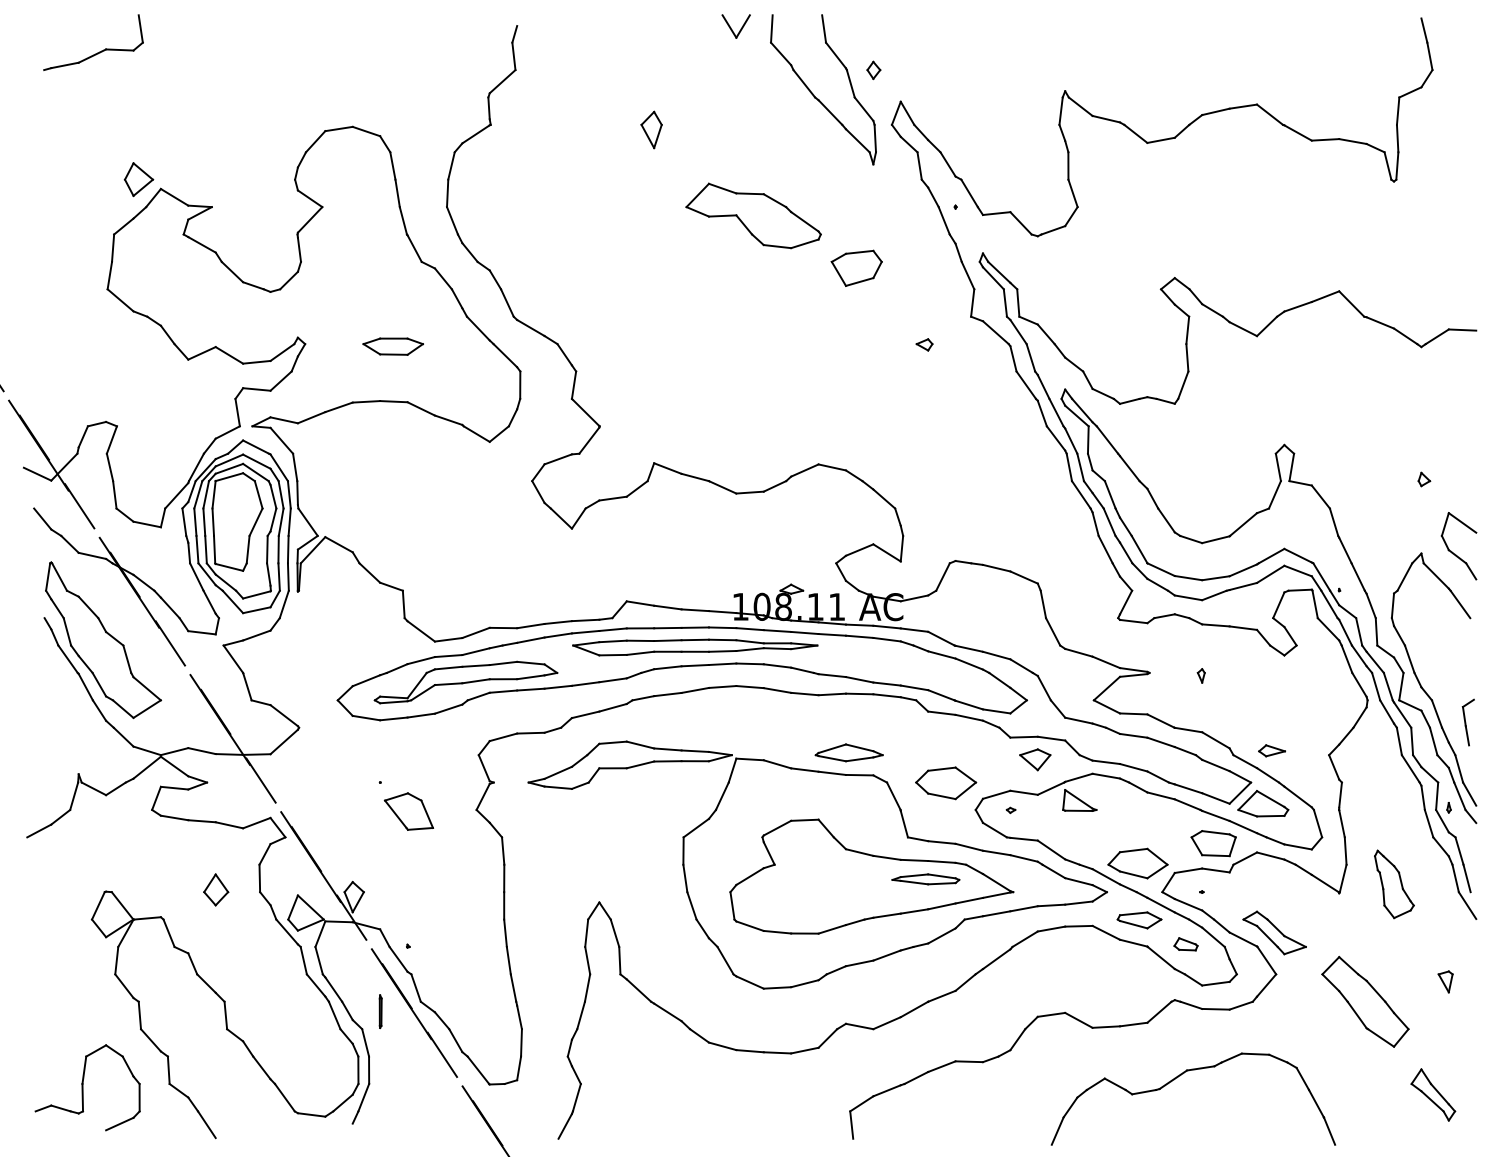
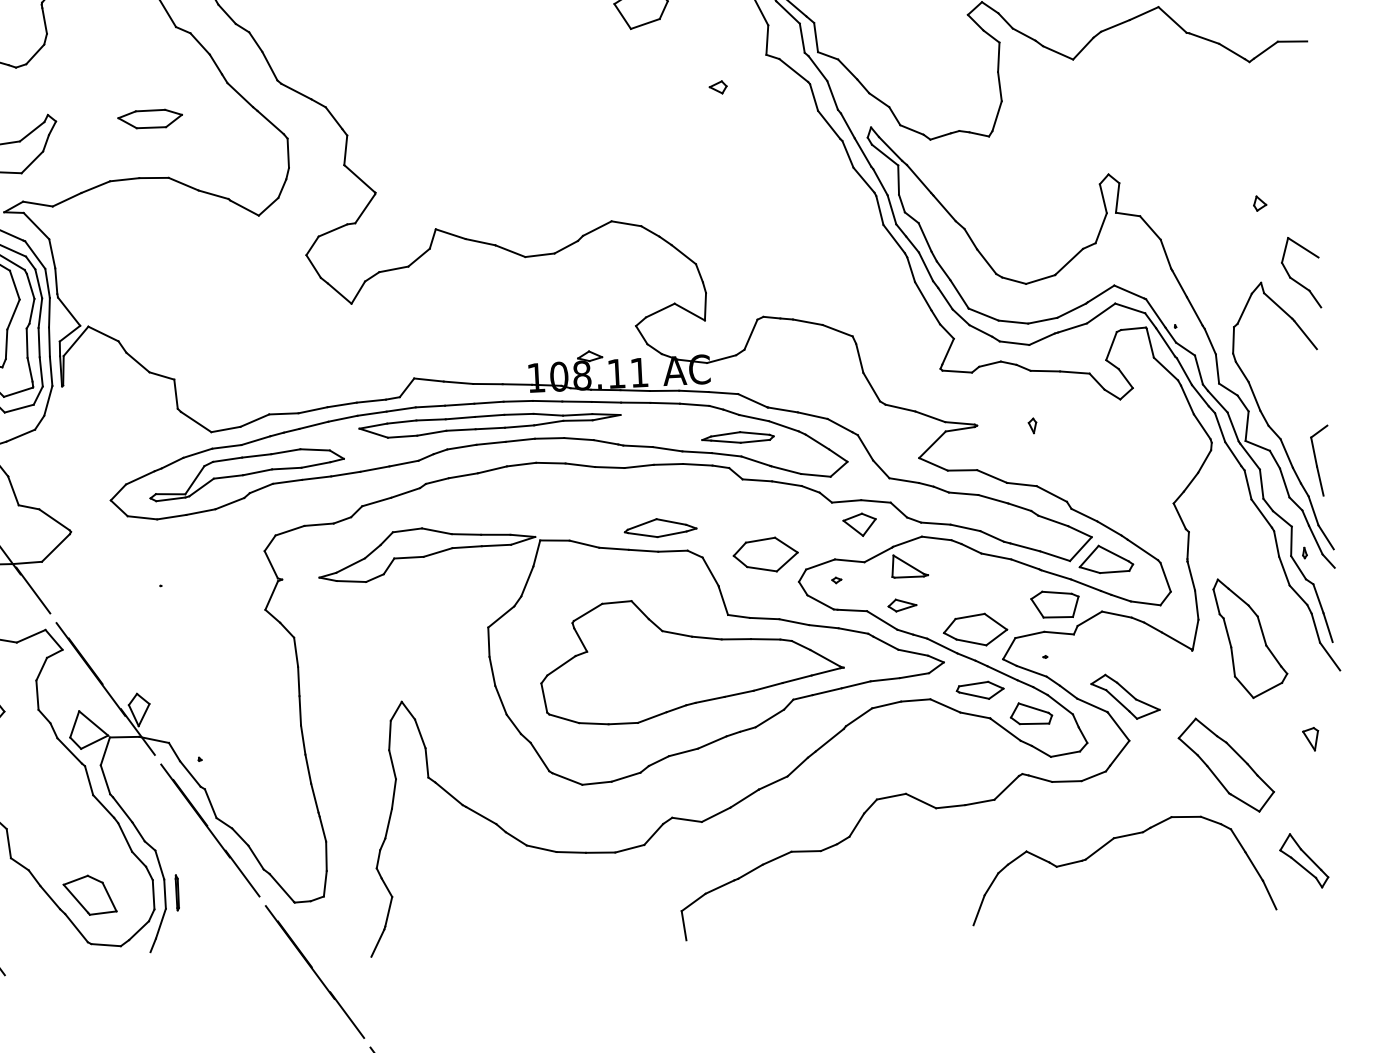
part: (1468, 722) -> (1320, 460), size x1.43
part: (1271, 750) -> (901, 604), moved
part: (408, 811) -> (89, 895), moved
part: (925, 879) -> (737, 437), moved
part: (1394, 884) -> (1250, 638), size x1.67
part: (1185, 944) -> (1030, 713), size x1.67
line: (380, 1011) -> (177, 892), moved
part: (1180, 1076) -> (1107, 845), moved

